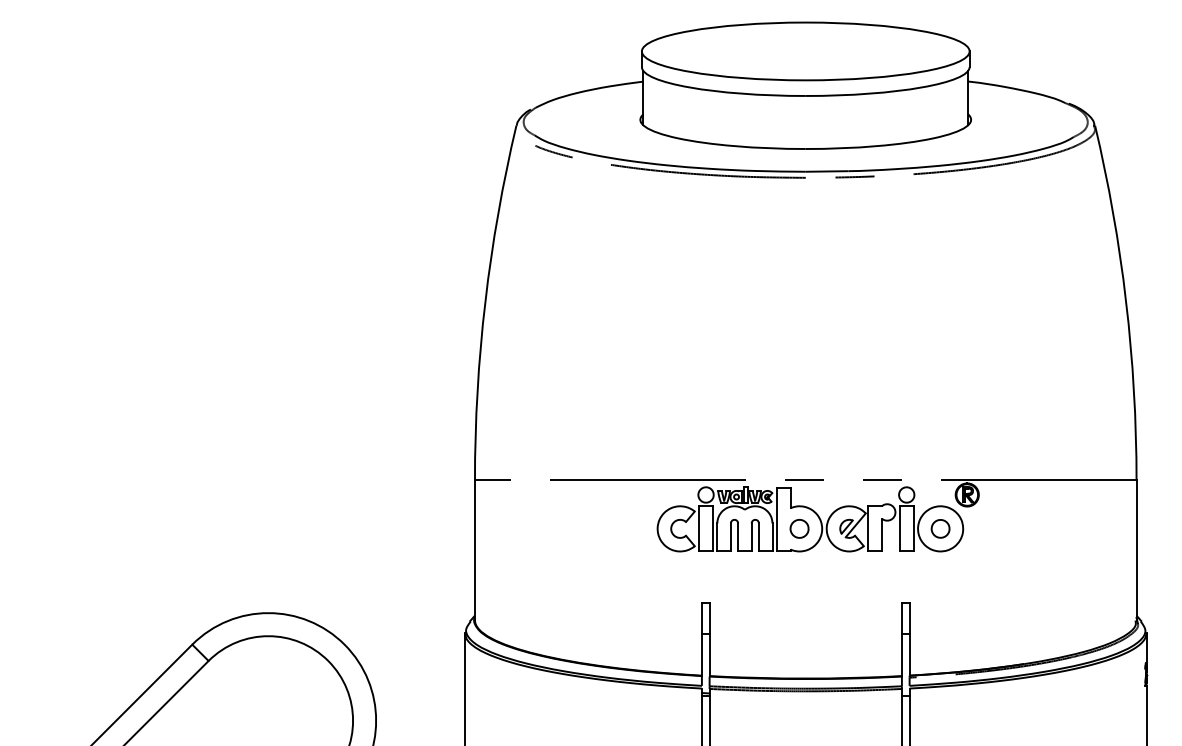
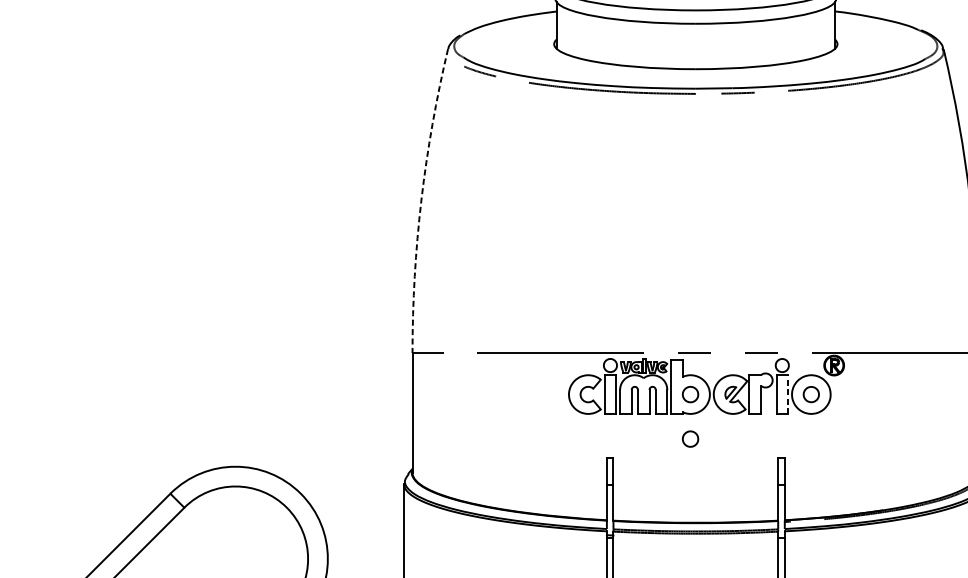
arc: (485, 301) -> (421, 199), solid -> dashed
line: (913, 528) -> (788, 394), solid -> dashed
part: (799, 580) -> (690, 438), added

